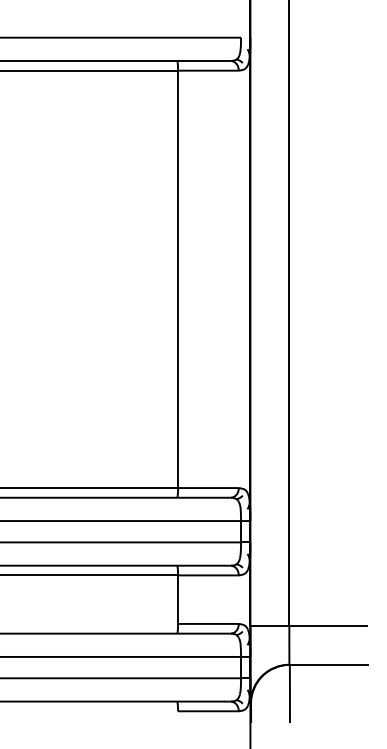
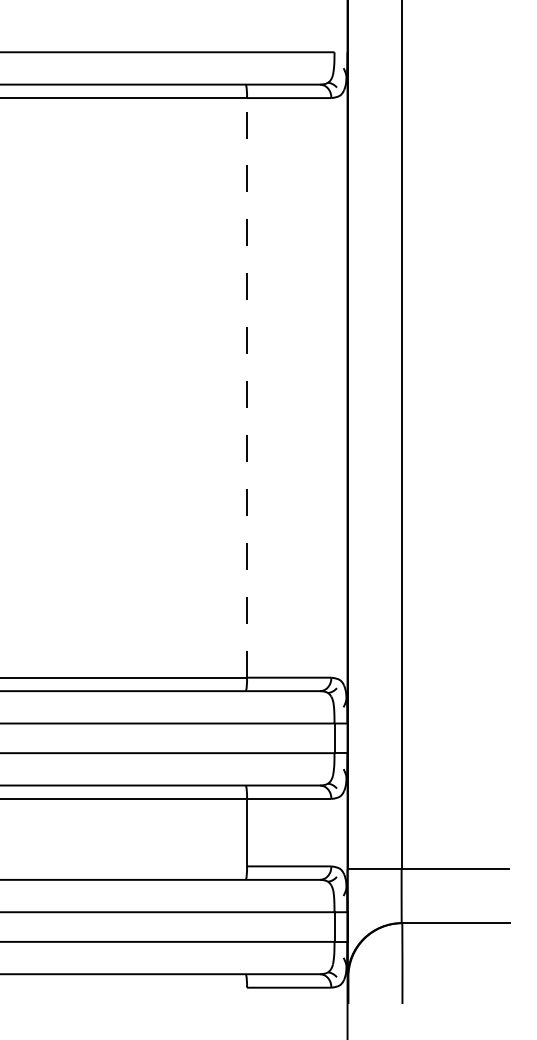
line: (177, 279) -> (246, 387), solid -> dashed

